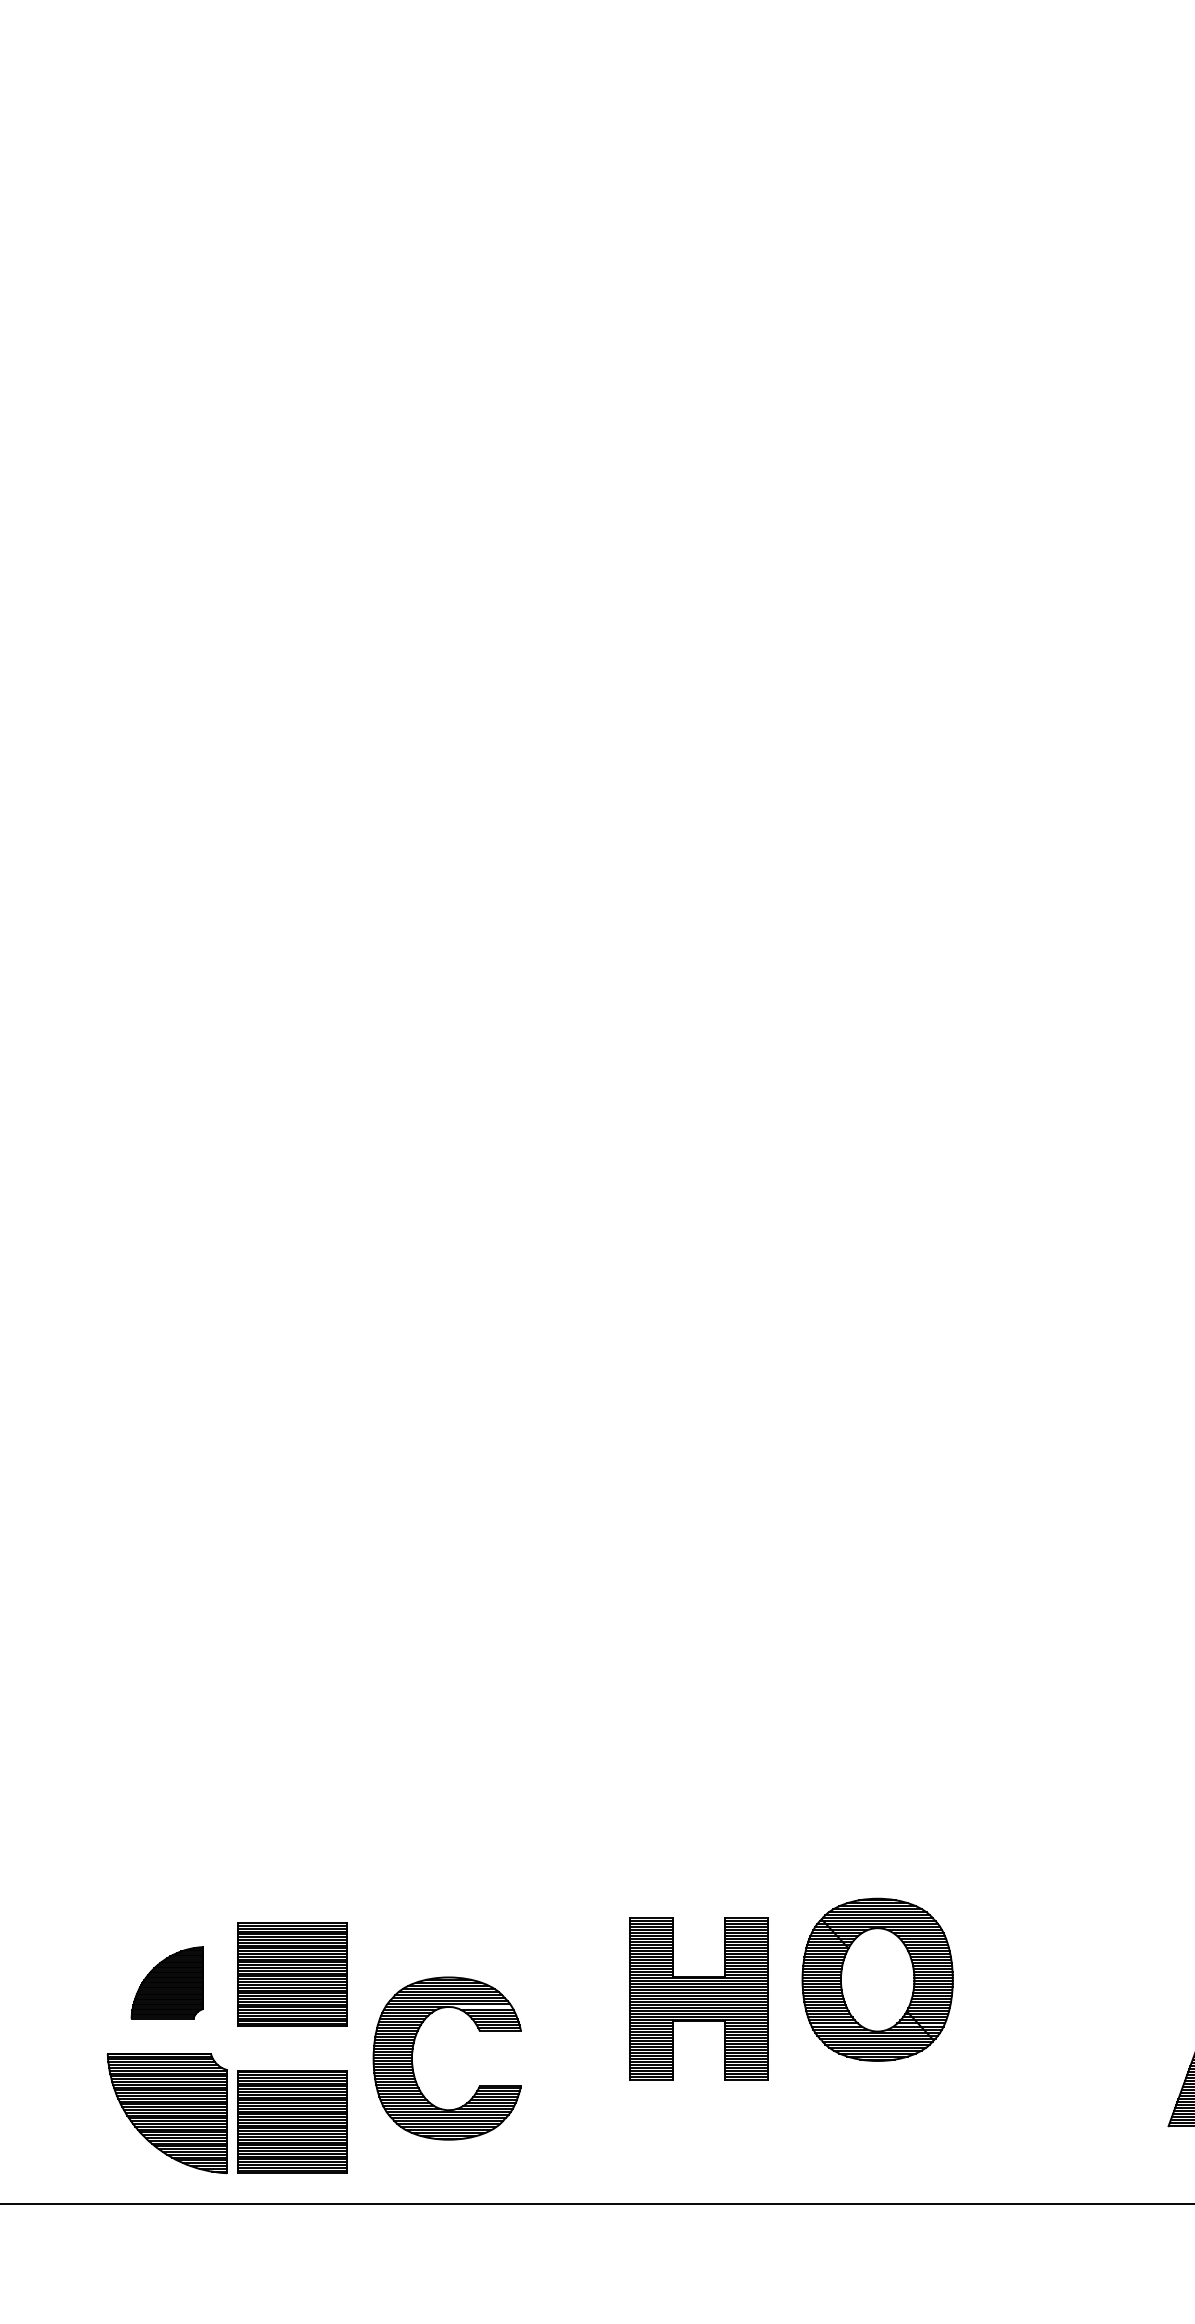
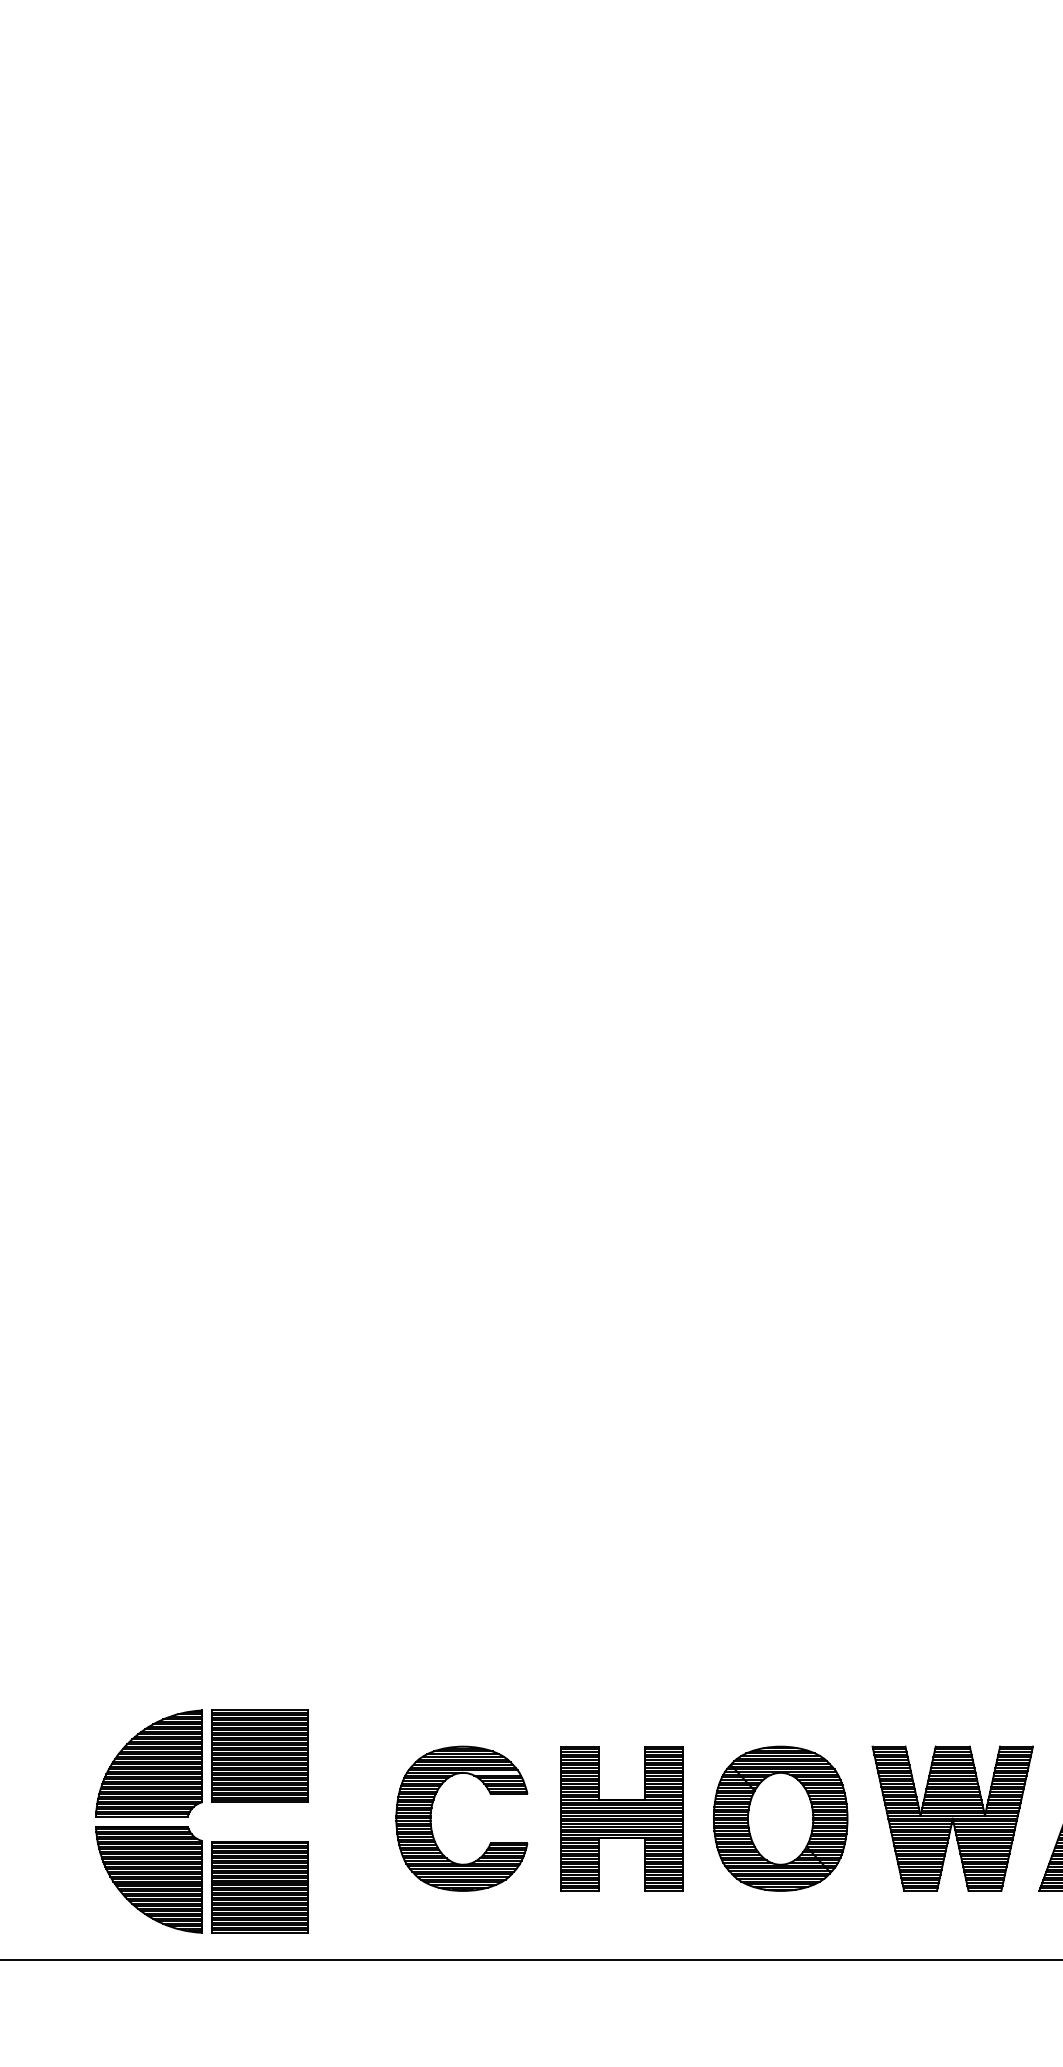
part: (877, 1979) -> (780, 1818), moved
part: (166, 1982) -> (148, 1763), size x1.67
part: (698, 1998) -> (621, 1818), moved
part: (1070, 2044) -> (952, 1818), added
part: (413, 2058) -> (431, 1818), moved

